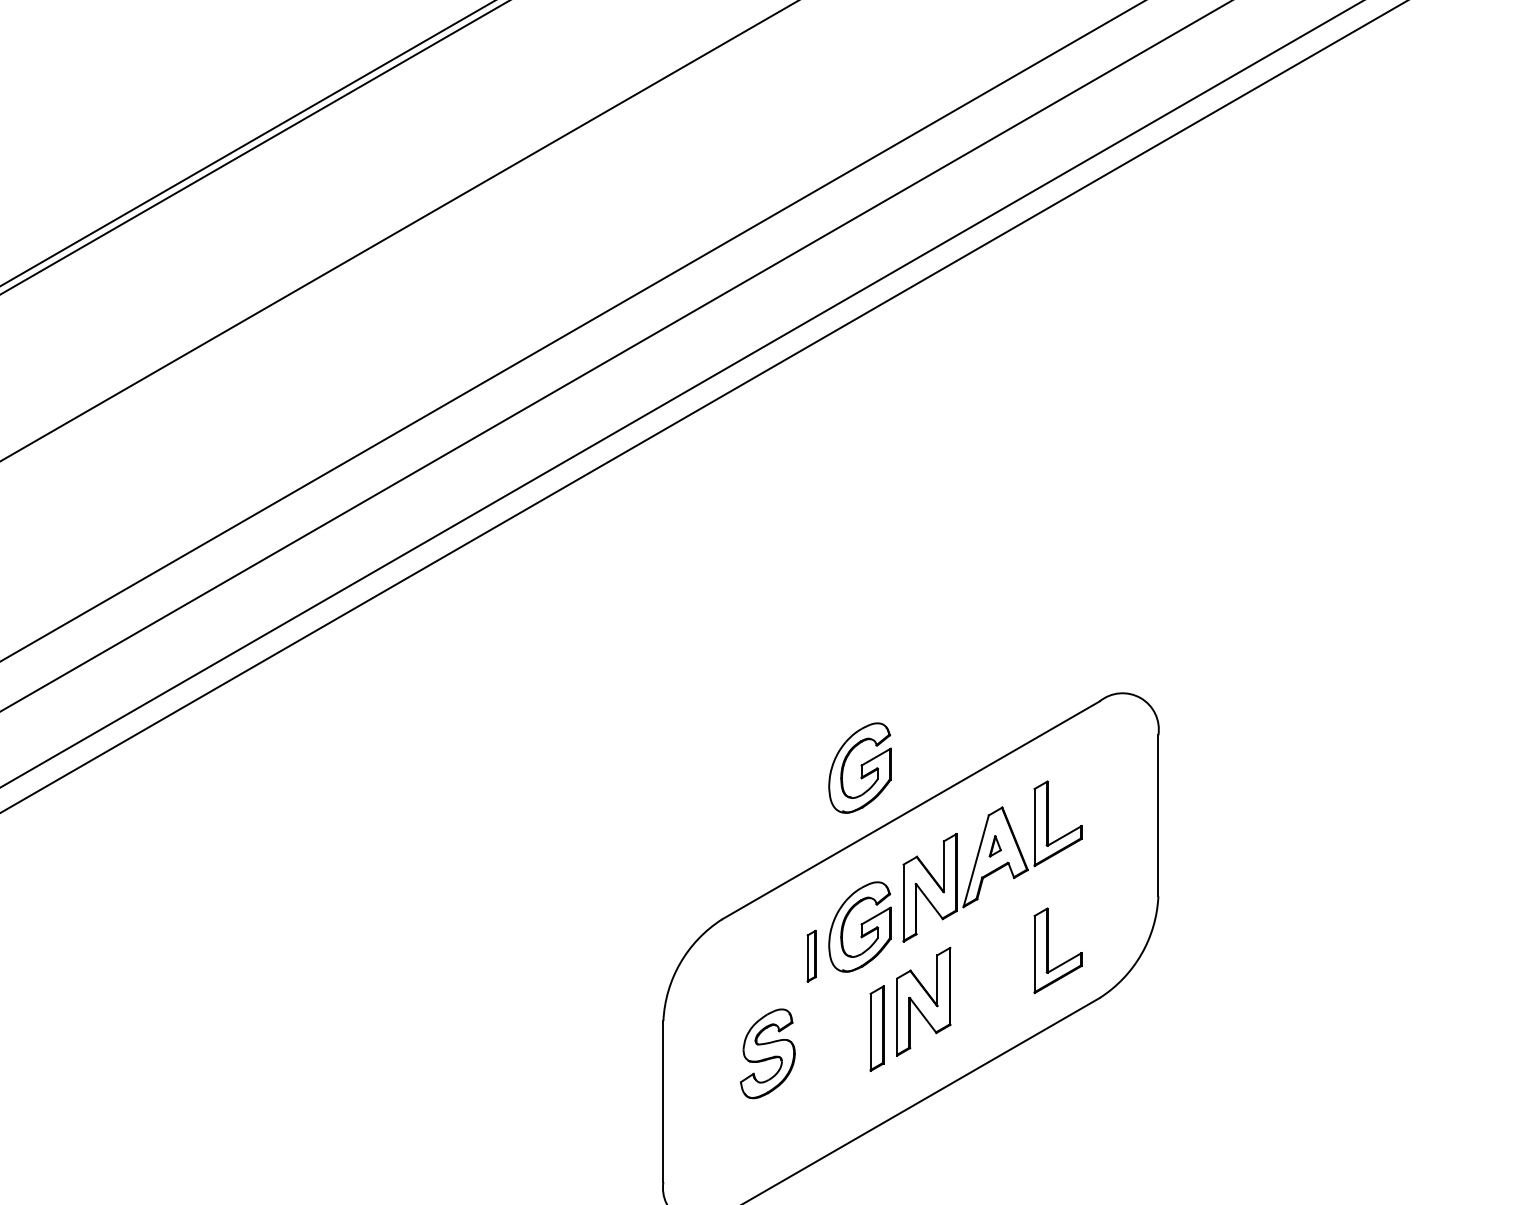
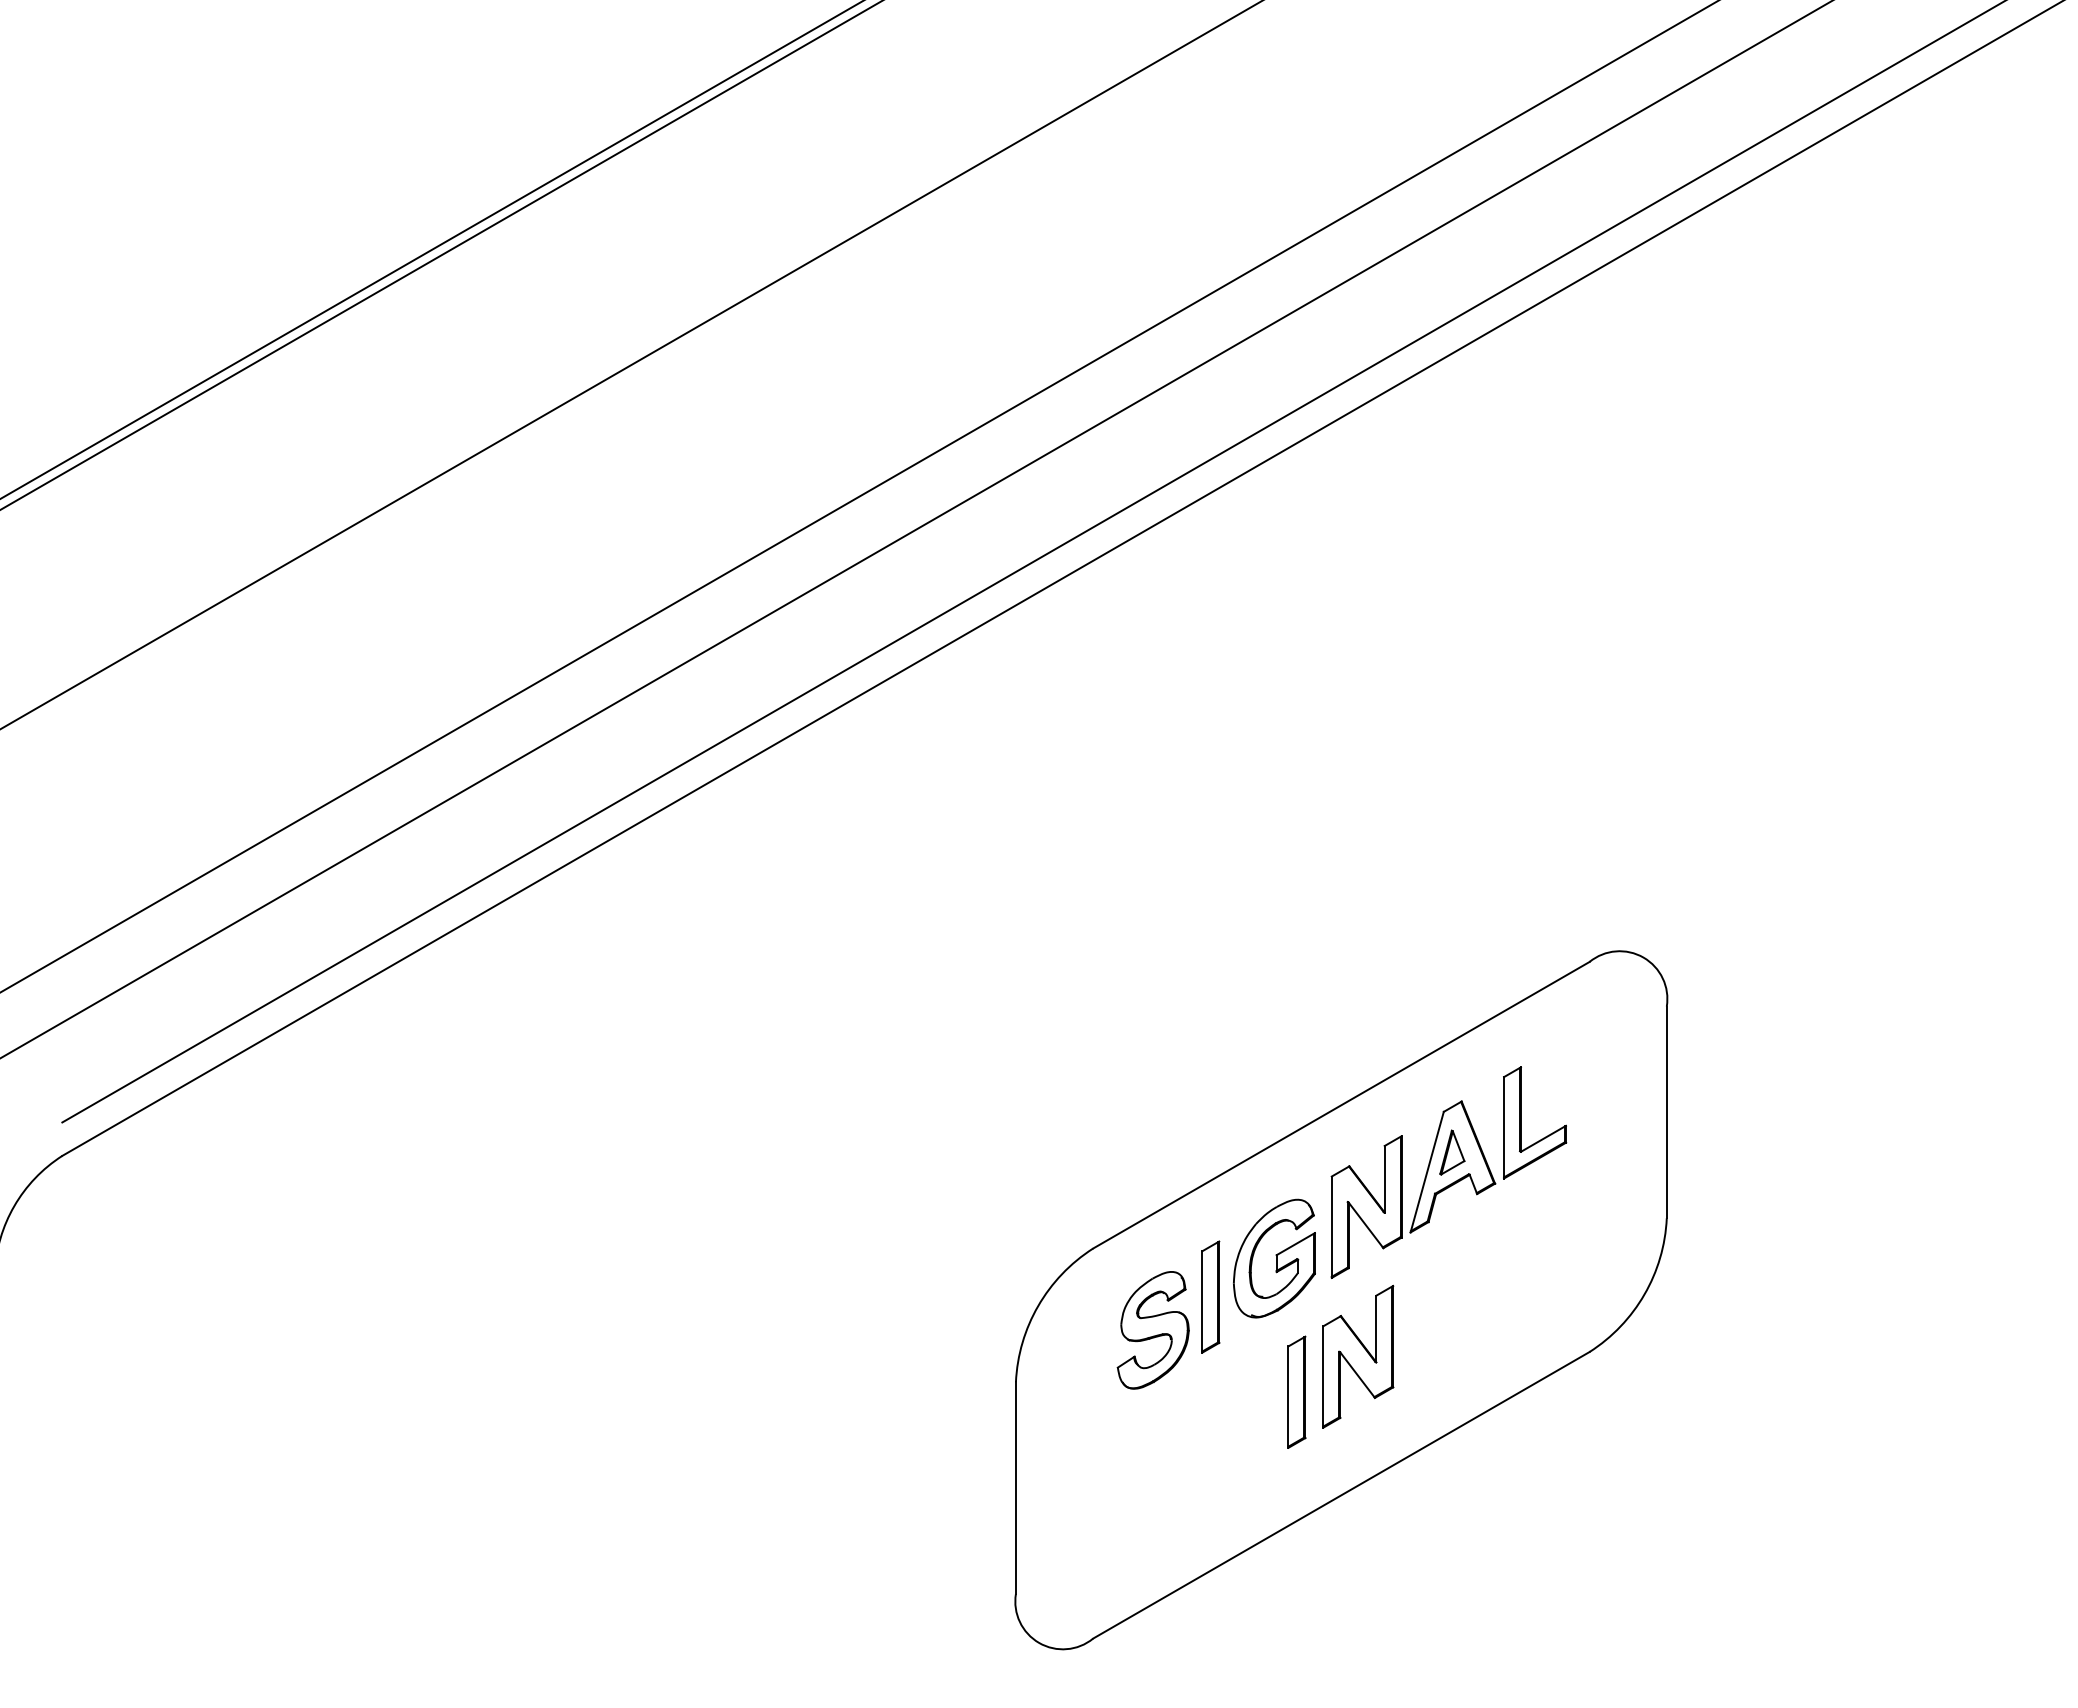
part: (860, 768) -> (1274, 1049), removed
part: (995, 846) -> (1452, 1152), size x1.67
part: (1047, 950) -> (1521, 1289), removed
part: (811, 955) -> (1210, 1296), size x1.67
part: (767, 1053) -> (1152, 1330), moved

